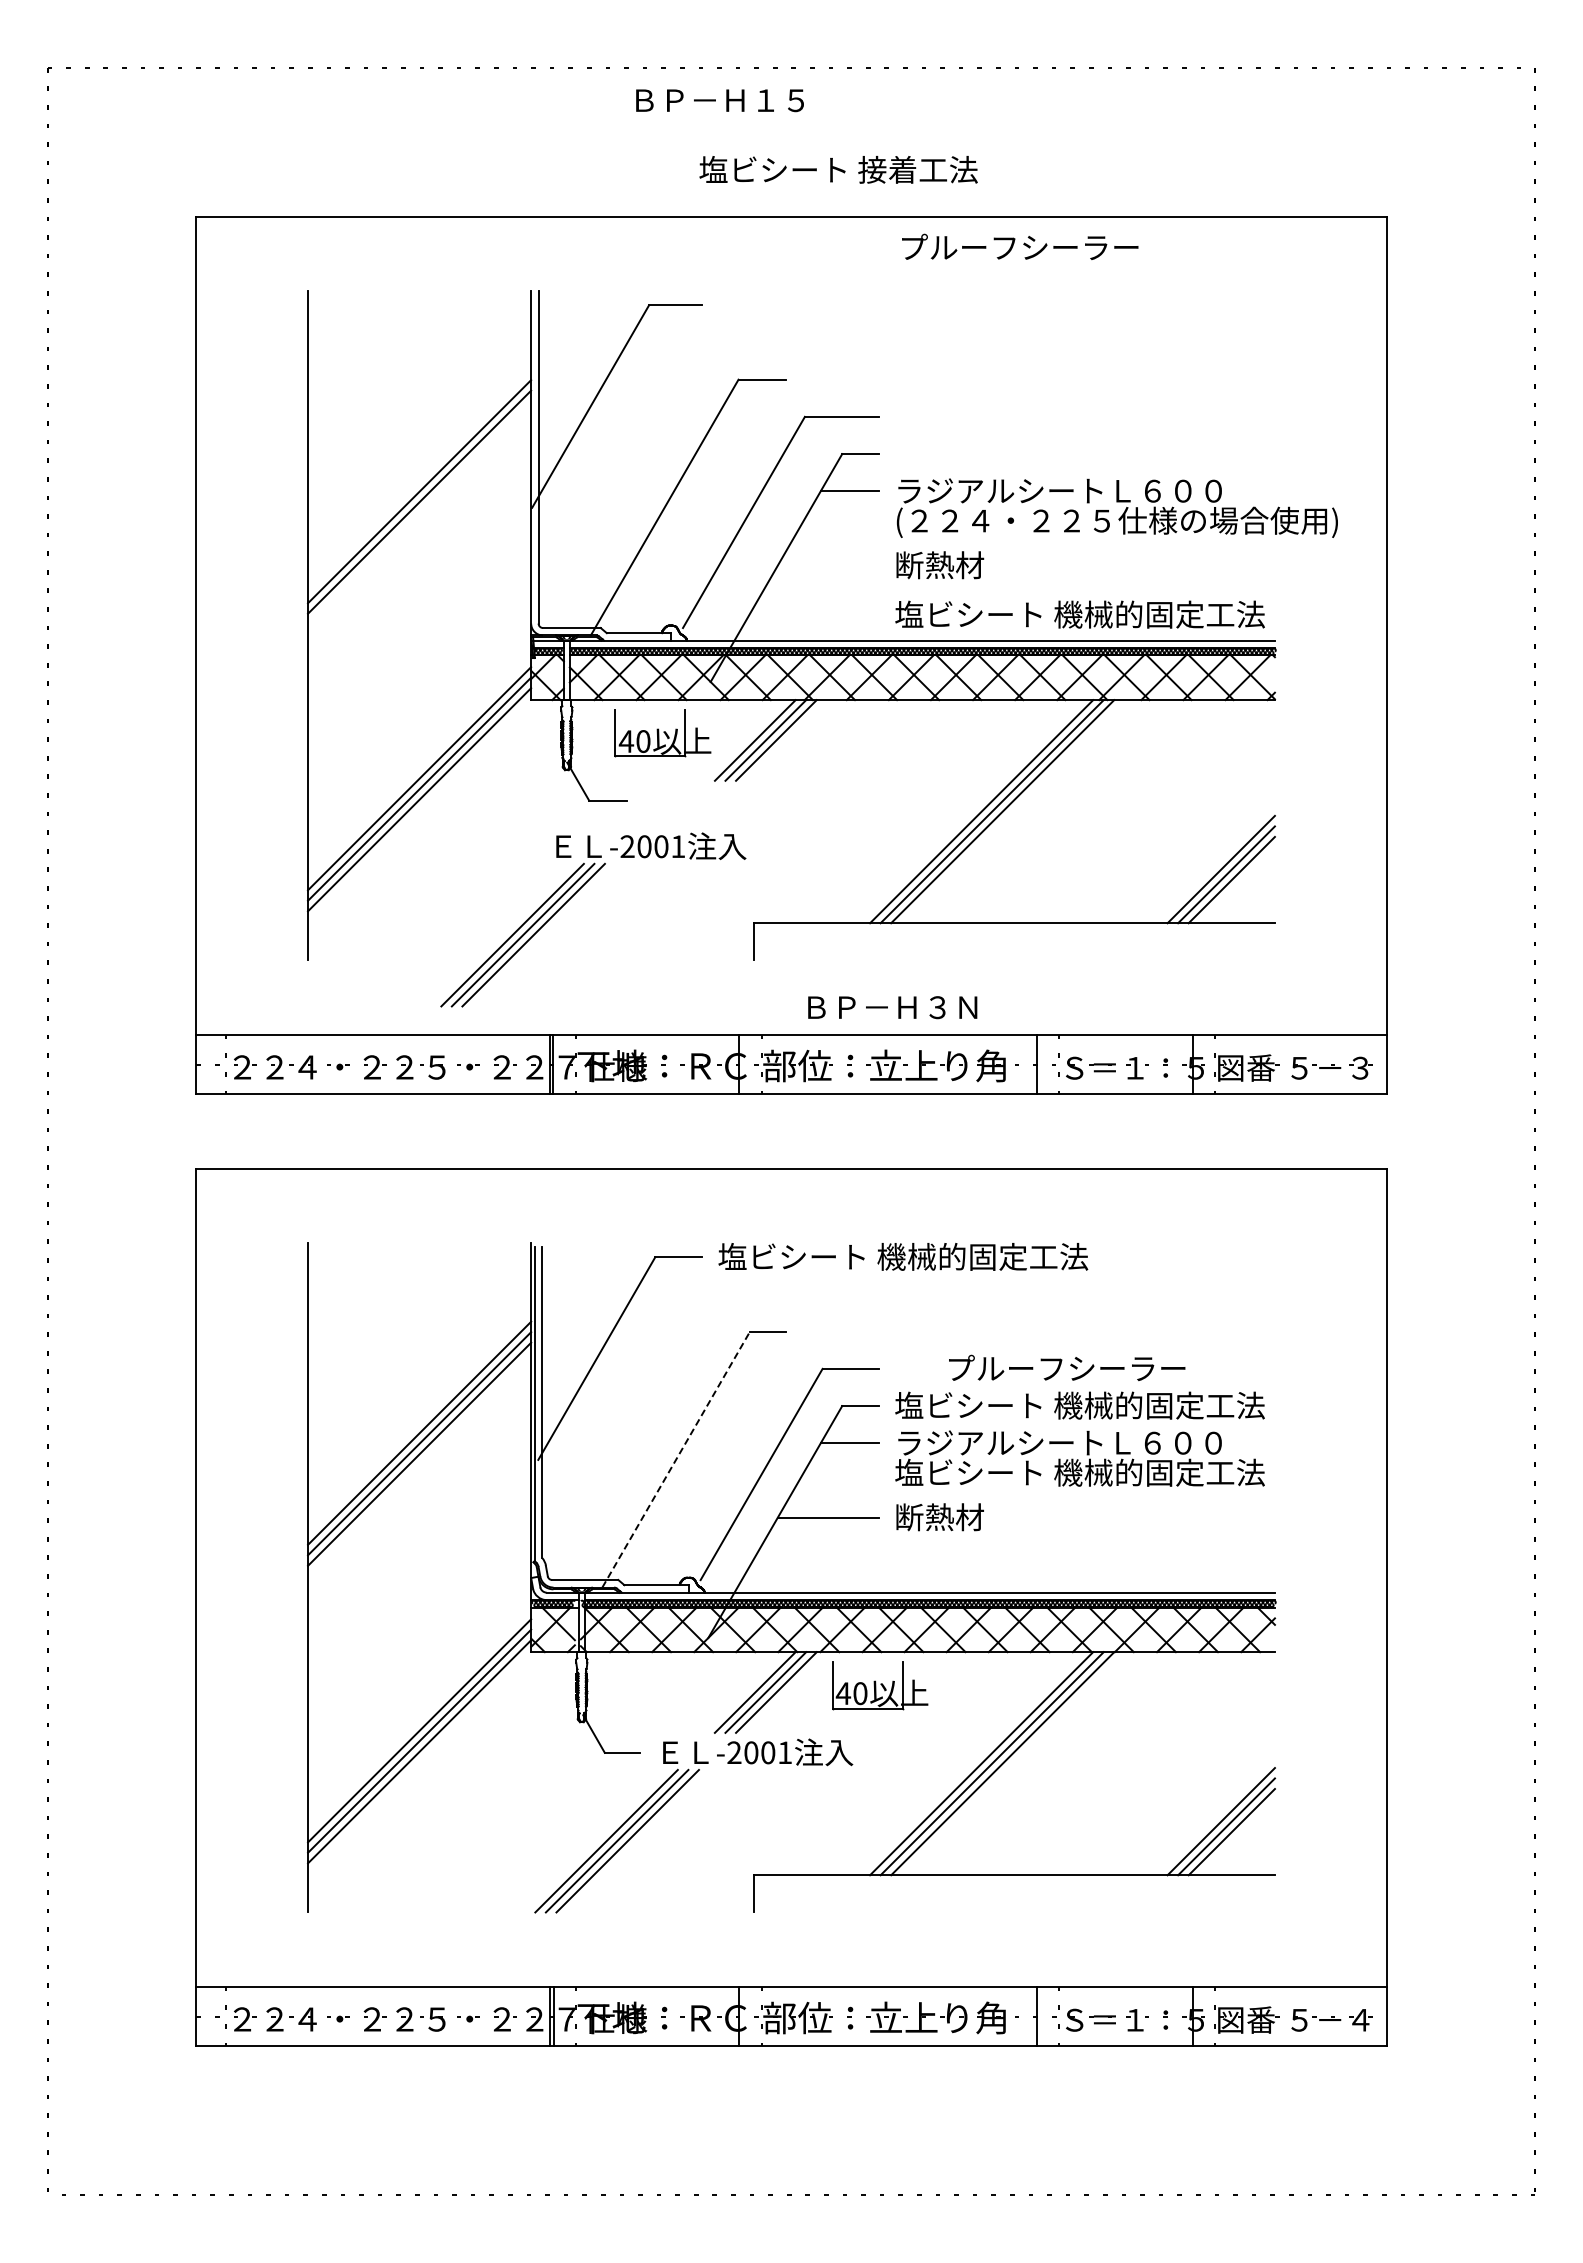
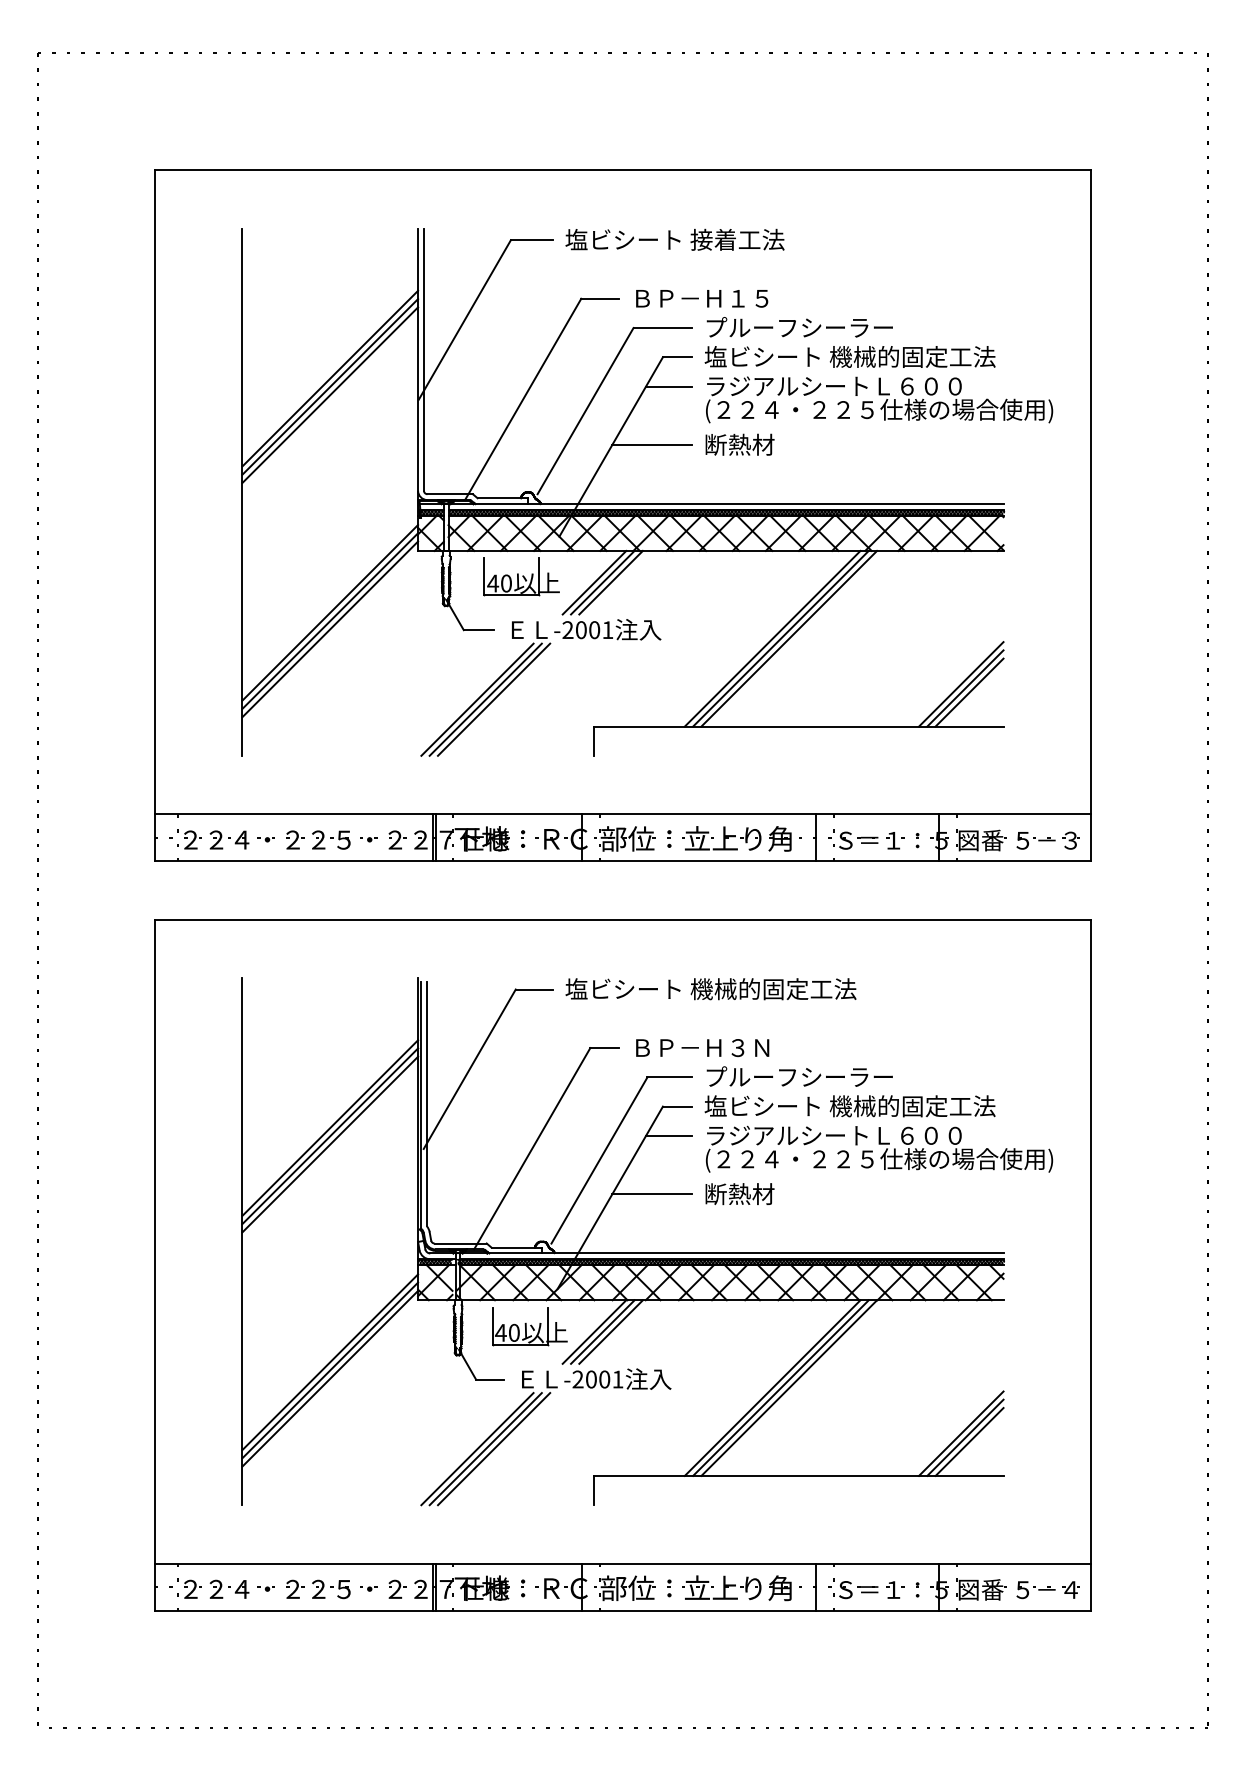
text: (719, 100) -> (701, 298), moved
text: (838, 169) -> (674, 239), moved
text: (1020, 246) -> (800, 326), moved
line: (419, 480) -> (330, 378), added
line: (828, 565) -> (652, 445), added
text: (1079, 614) -> (849, 356), moved
part: (572, 897) -> (524, 670), moved
text: (892, 1007) -> (702, 1047), moved
text: (1067, 1367) -> (800, 1076), moved
line: (676, 1459) -> (532, 1148), dashed -> solid
text: (1116, 1474) -> (878, 1160), 塩ビシート 機械的固定工法 -> (２２４・２２５仕様の場合使用)
part: (880, 1685) -> (530, 1326), moved

